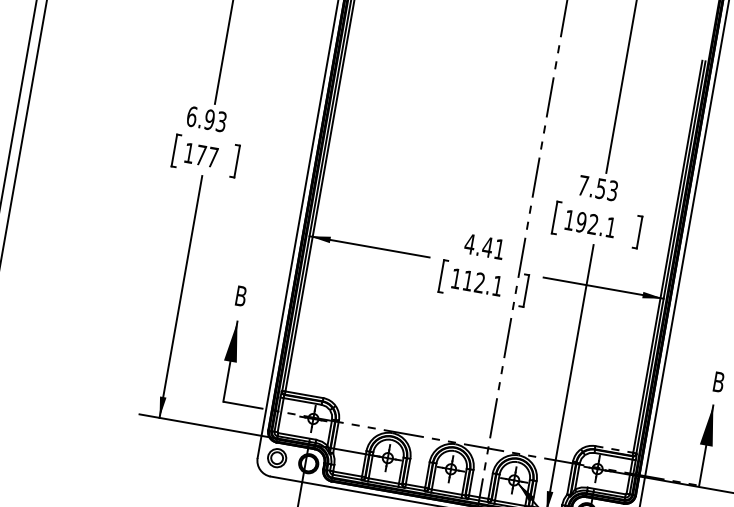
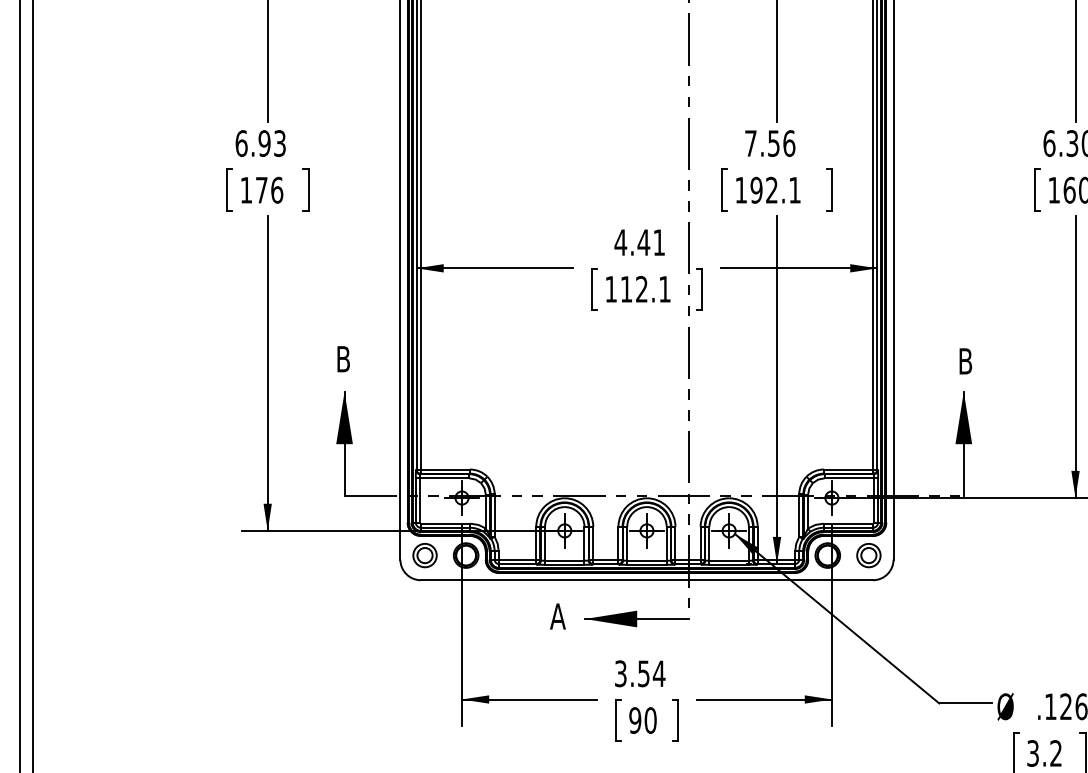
text: (213, 156) -> (277, 189), 177 -> 176
text: (613, 190) -> (789, 143), 7.53 -> 7.56
line: (614, 449) -> (848, 469), dashed -> solid

